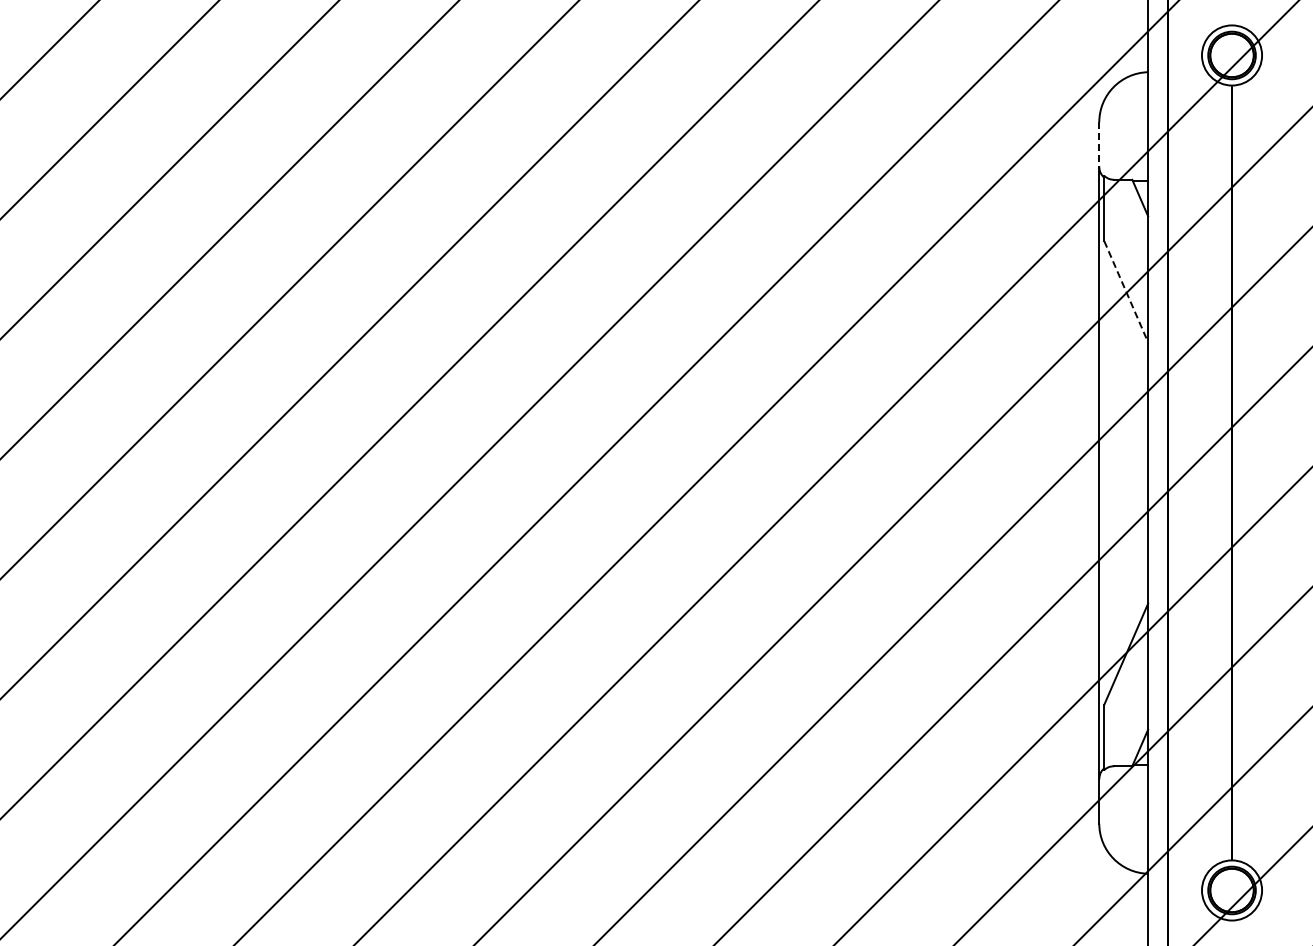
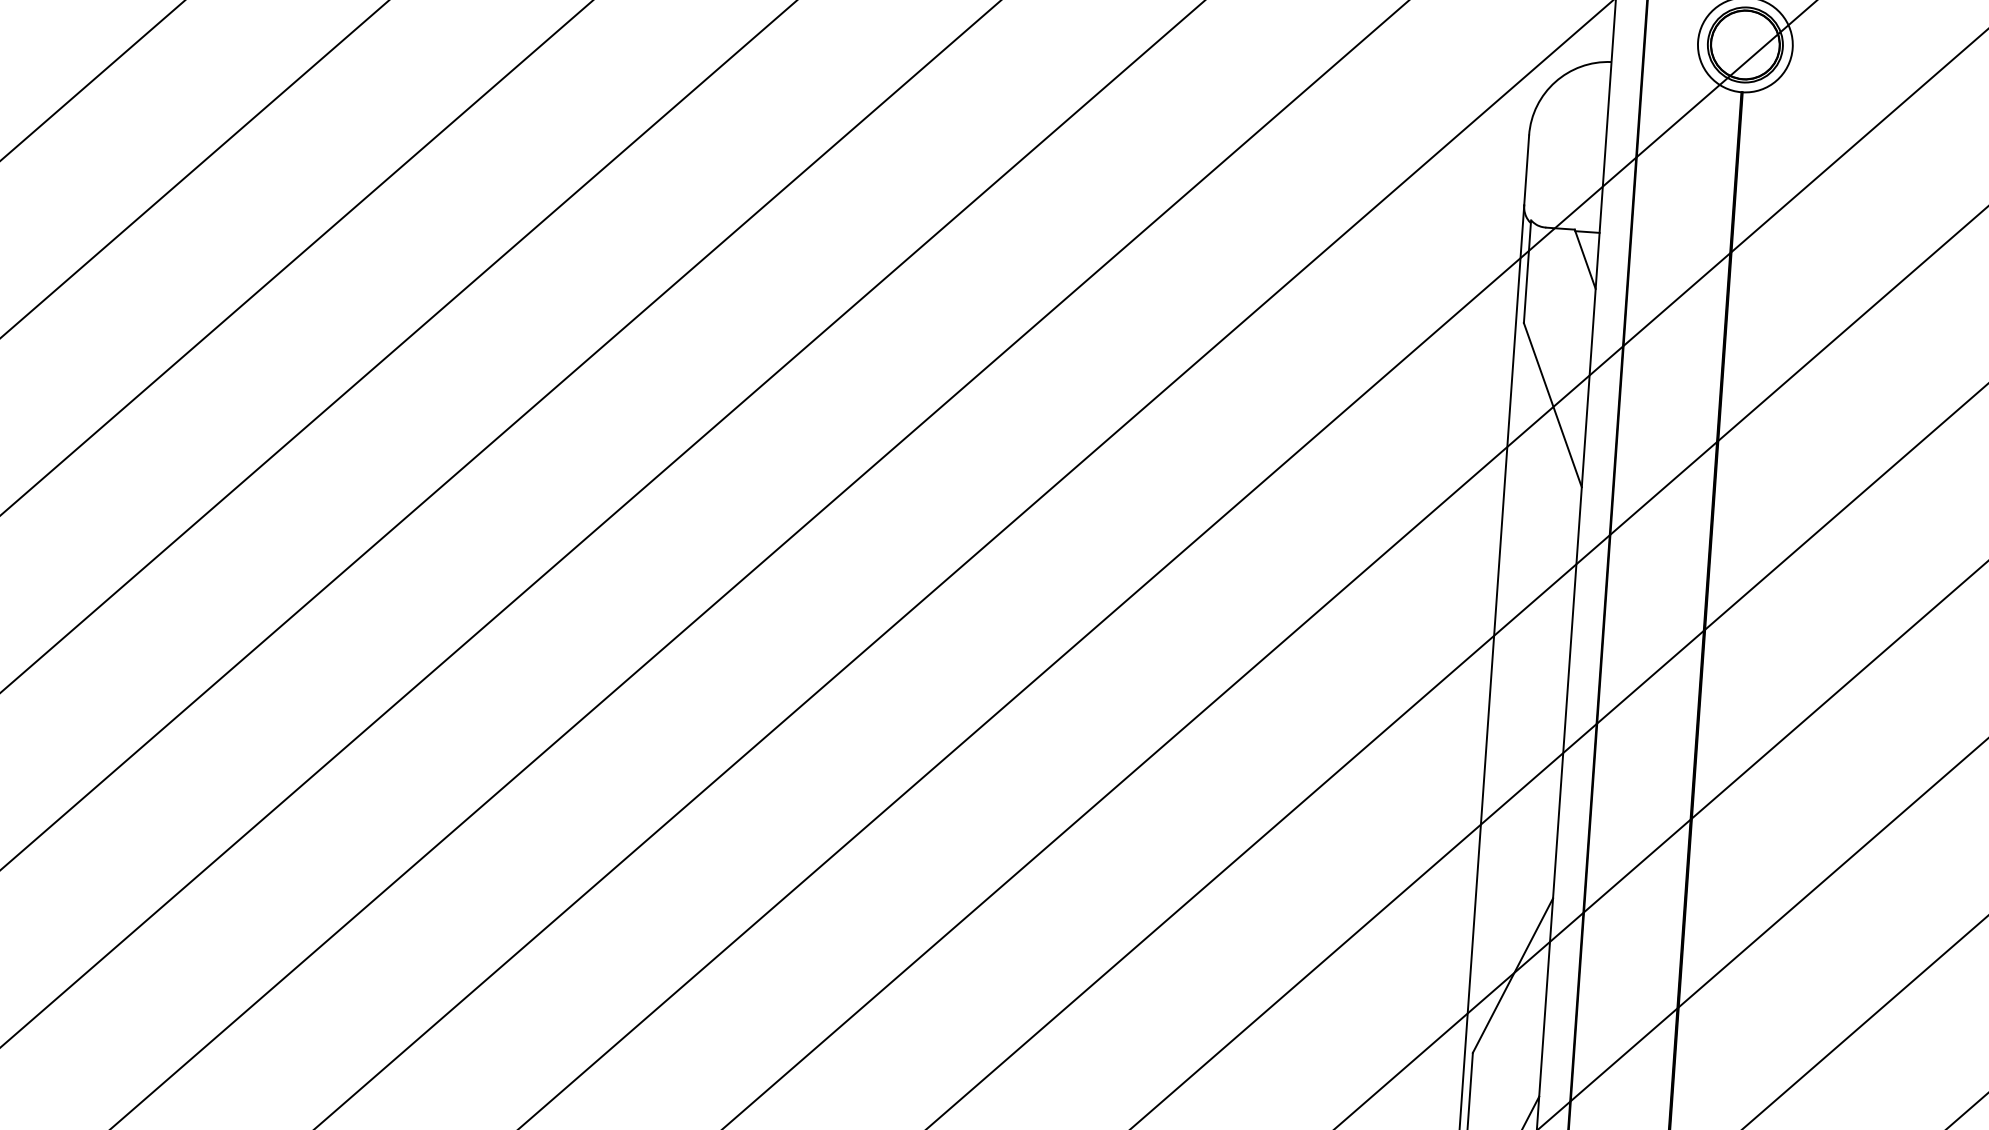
line: (1099, 144) -> (1527, 170), dashed -> solid
line: (1126, 292) -> (1553, 406), dashed -> solid

